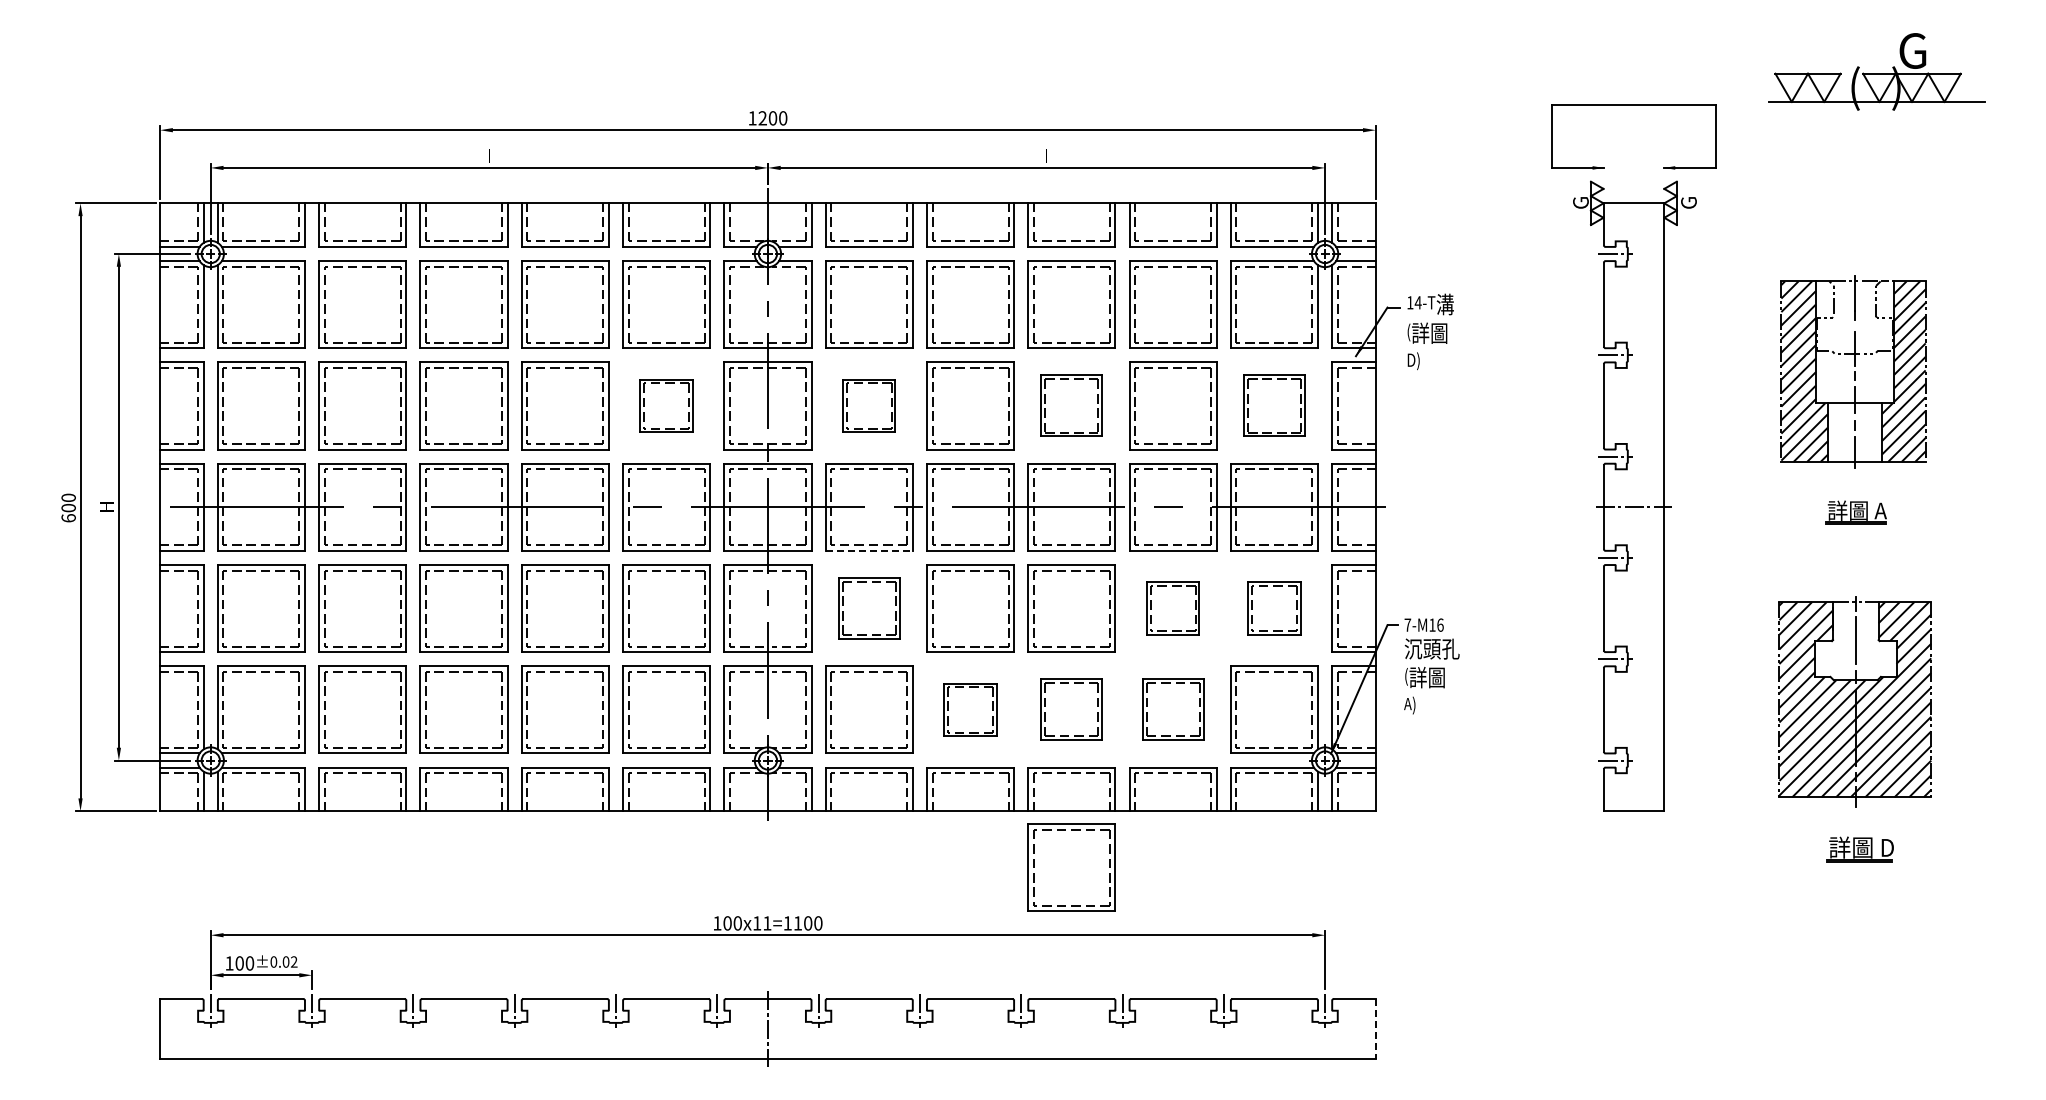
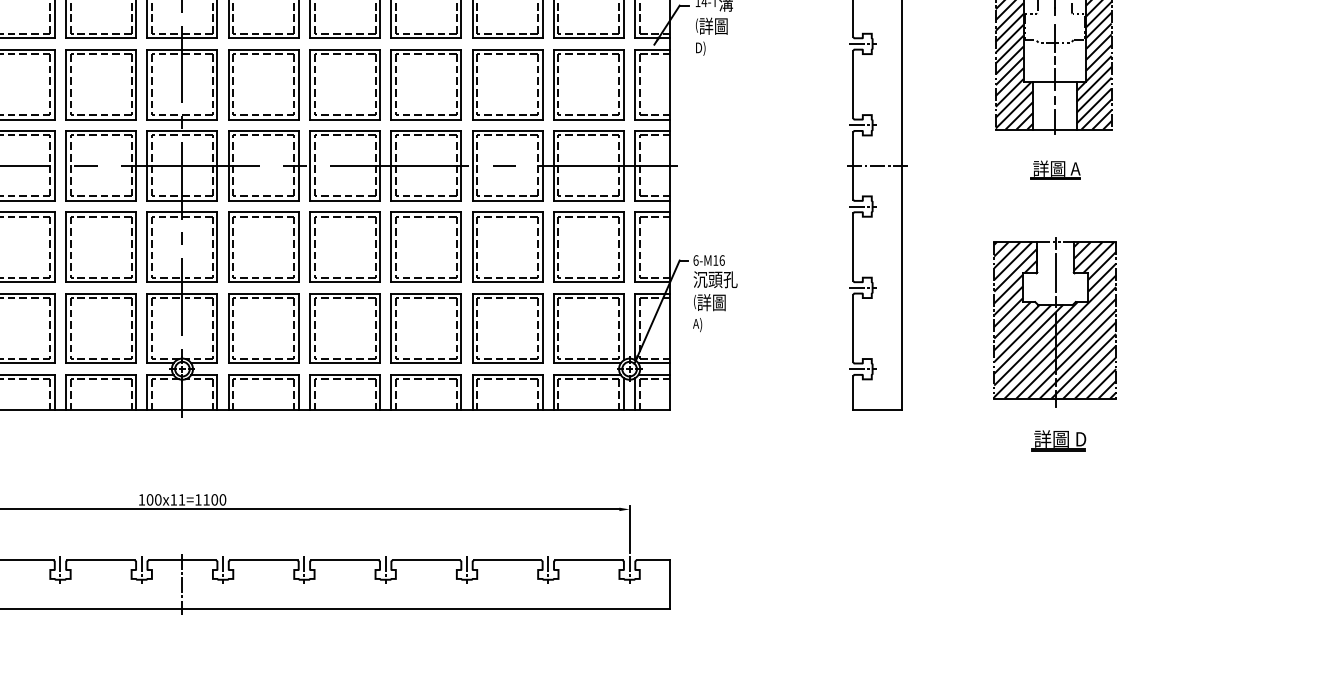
part: (666, 405) -> (101, 84), size x1.67
part: (869, 405) -> (263, 84), size x1.67
part: (1071, 405) -> (426, 84), size x1.43
part: (1274, 405) -> (589, 84), size x1.43
line: (869, 550) -> (263, 200), dashed -> solid
part: (869, 608) -> (263, 247), size x1.43
part: (1173, 608) -> (507, 247), size x1.67
part: (1274, 608) -> (589, 247), size x1.67
text: (1407, 624) -> (695, 260), 7-M16 -> 6-M16
part: (970, 709) -> (345, 328), size x1.67
part: (1071, 709) -> (426, 328), size x1.43
part: (1173, 709) -> (507, 328), size x1.43
part: (1071, 867) -> (426, 455), removed
line: (1375, 1029) -> (670, 585), dashed -> solid

